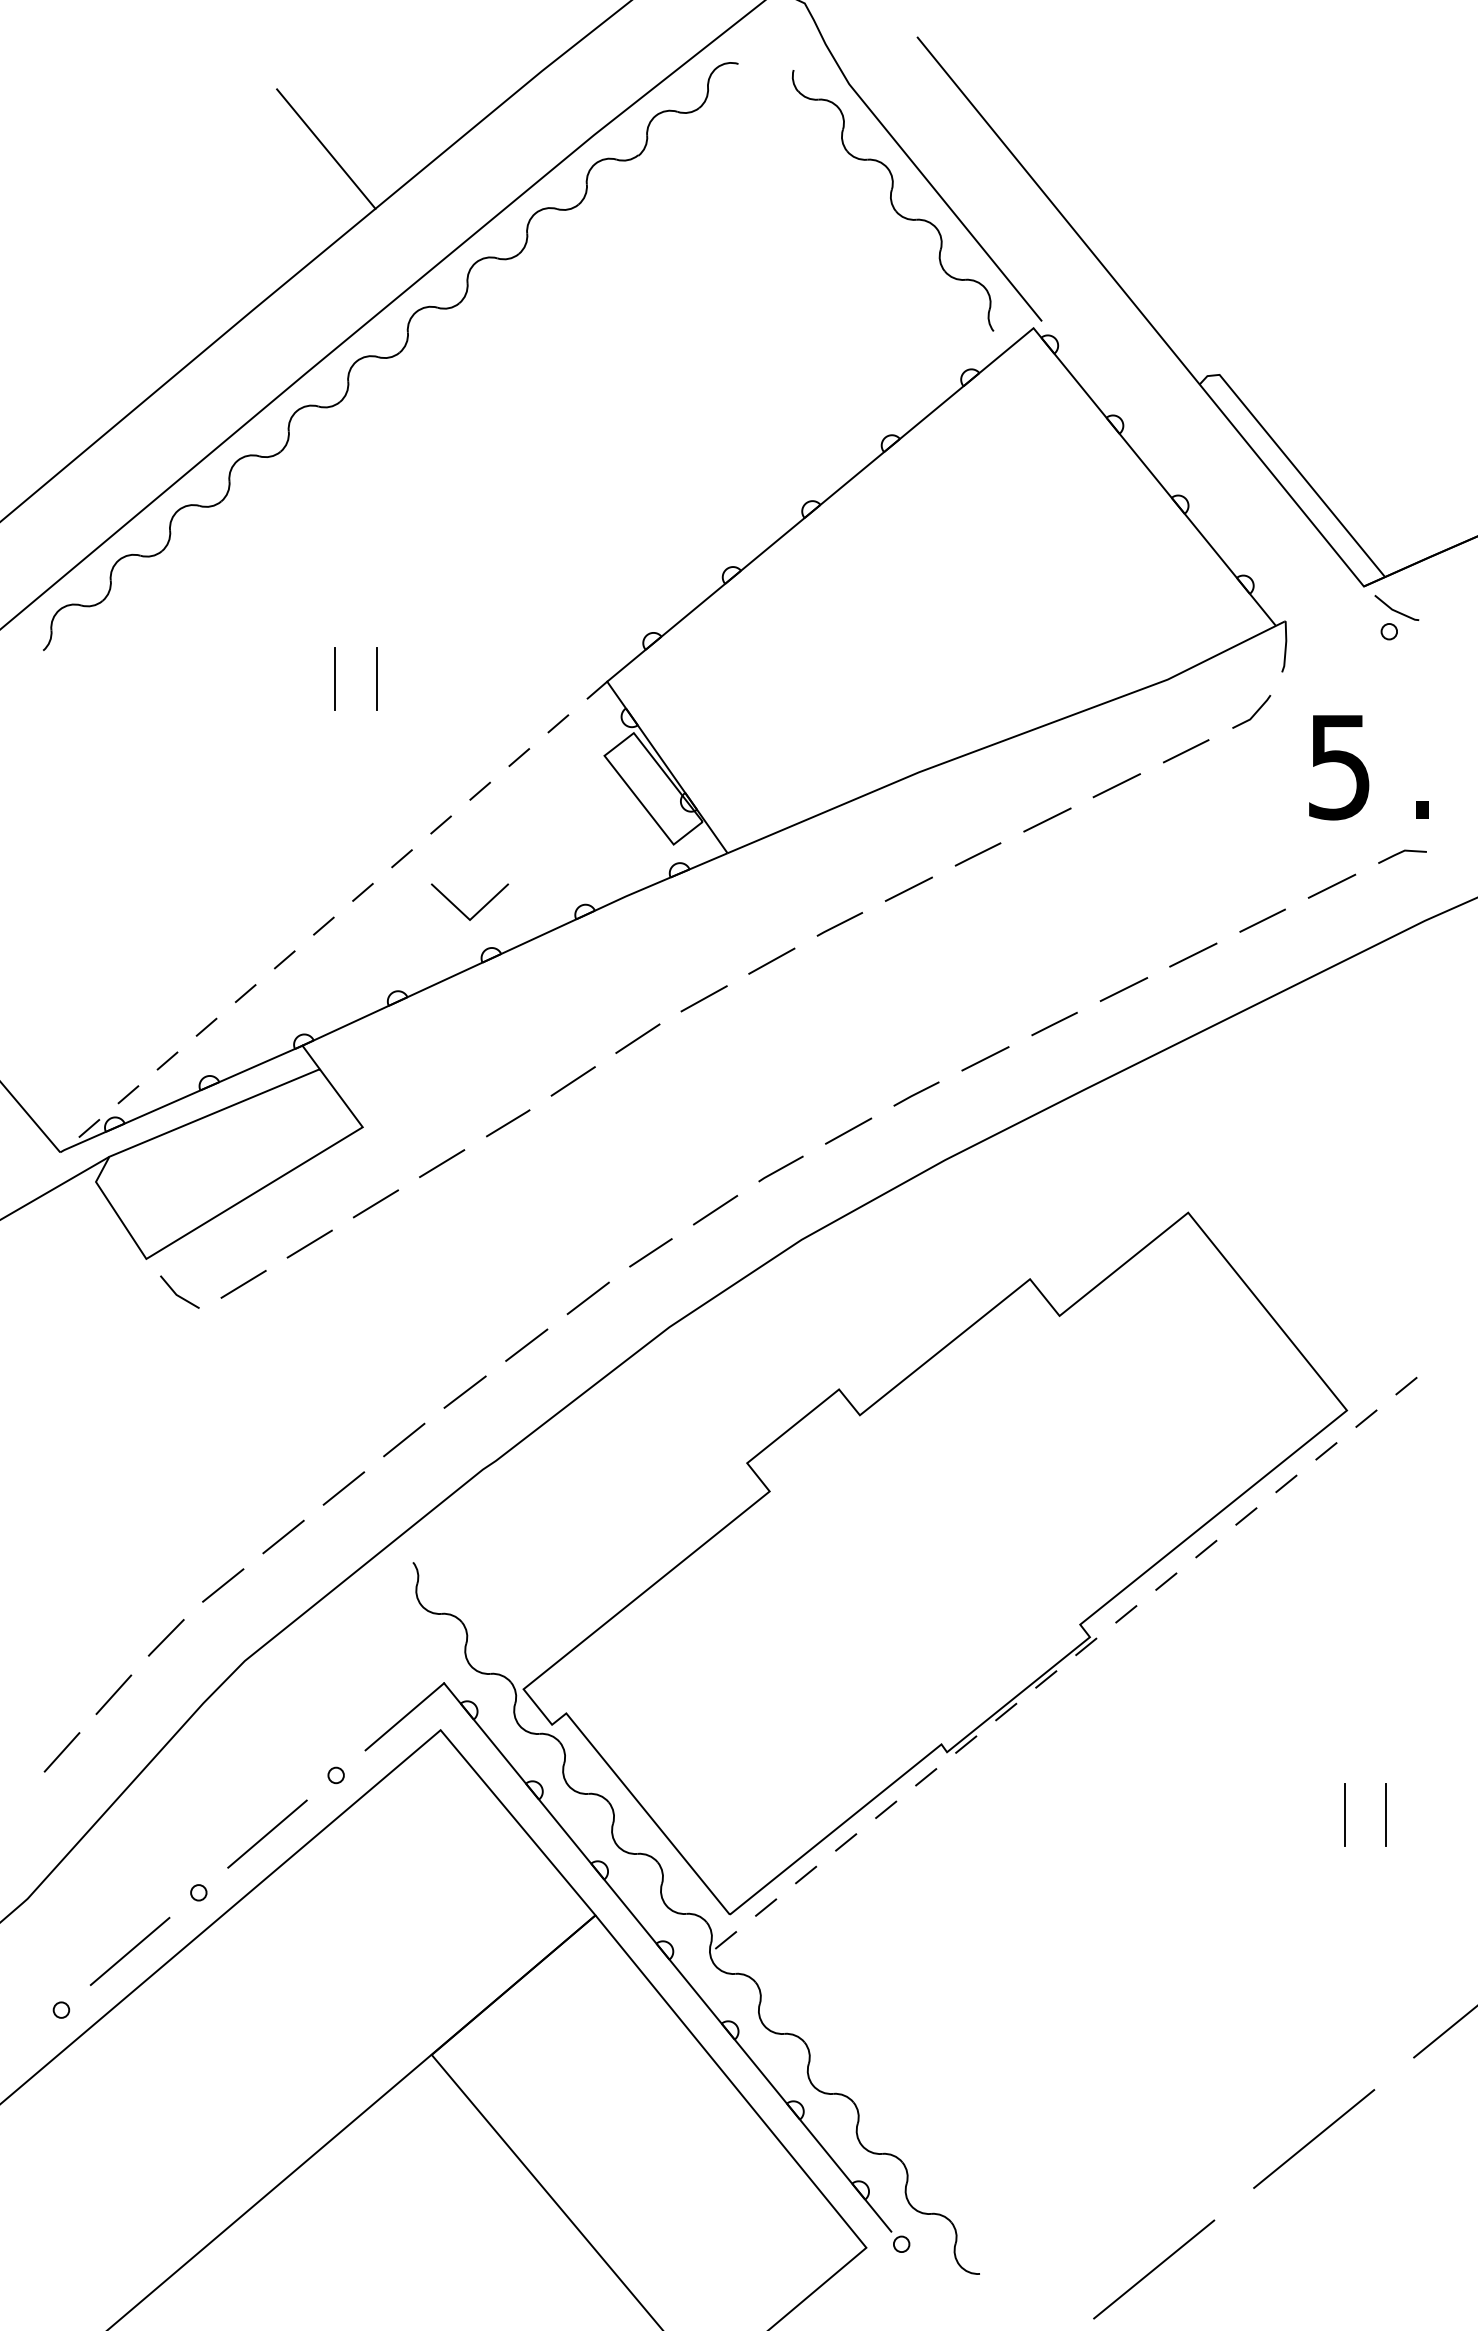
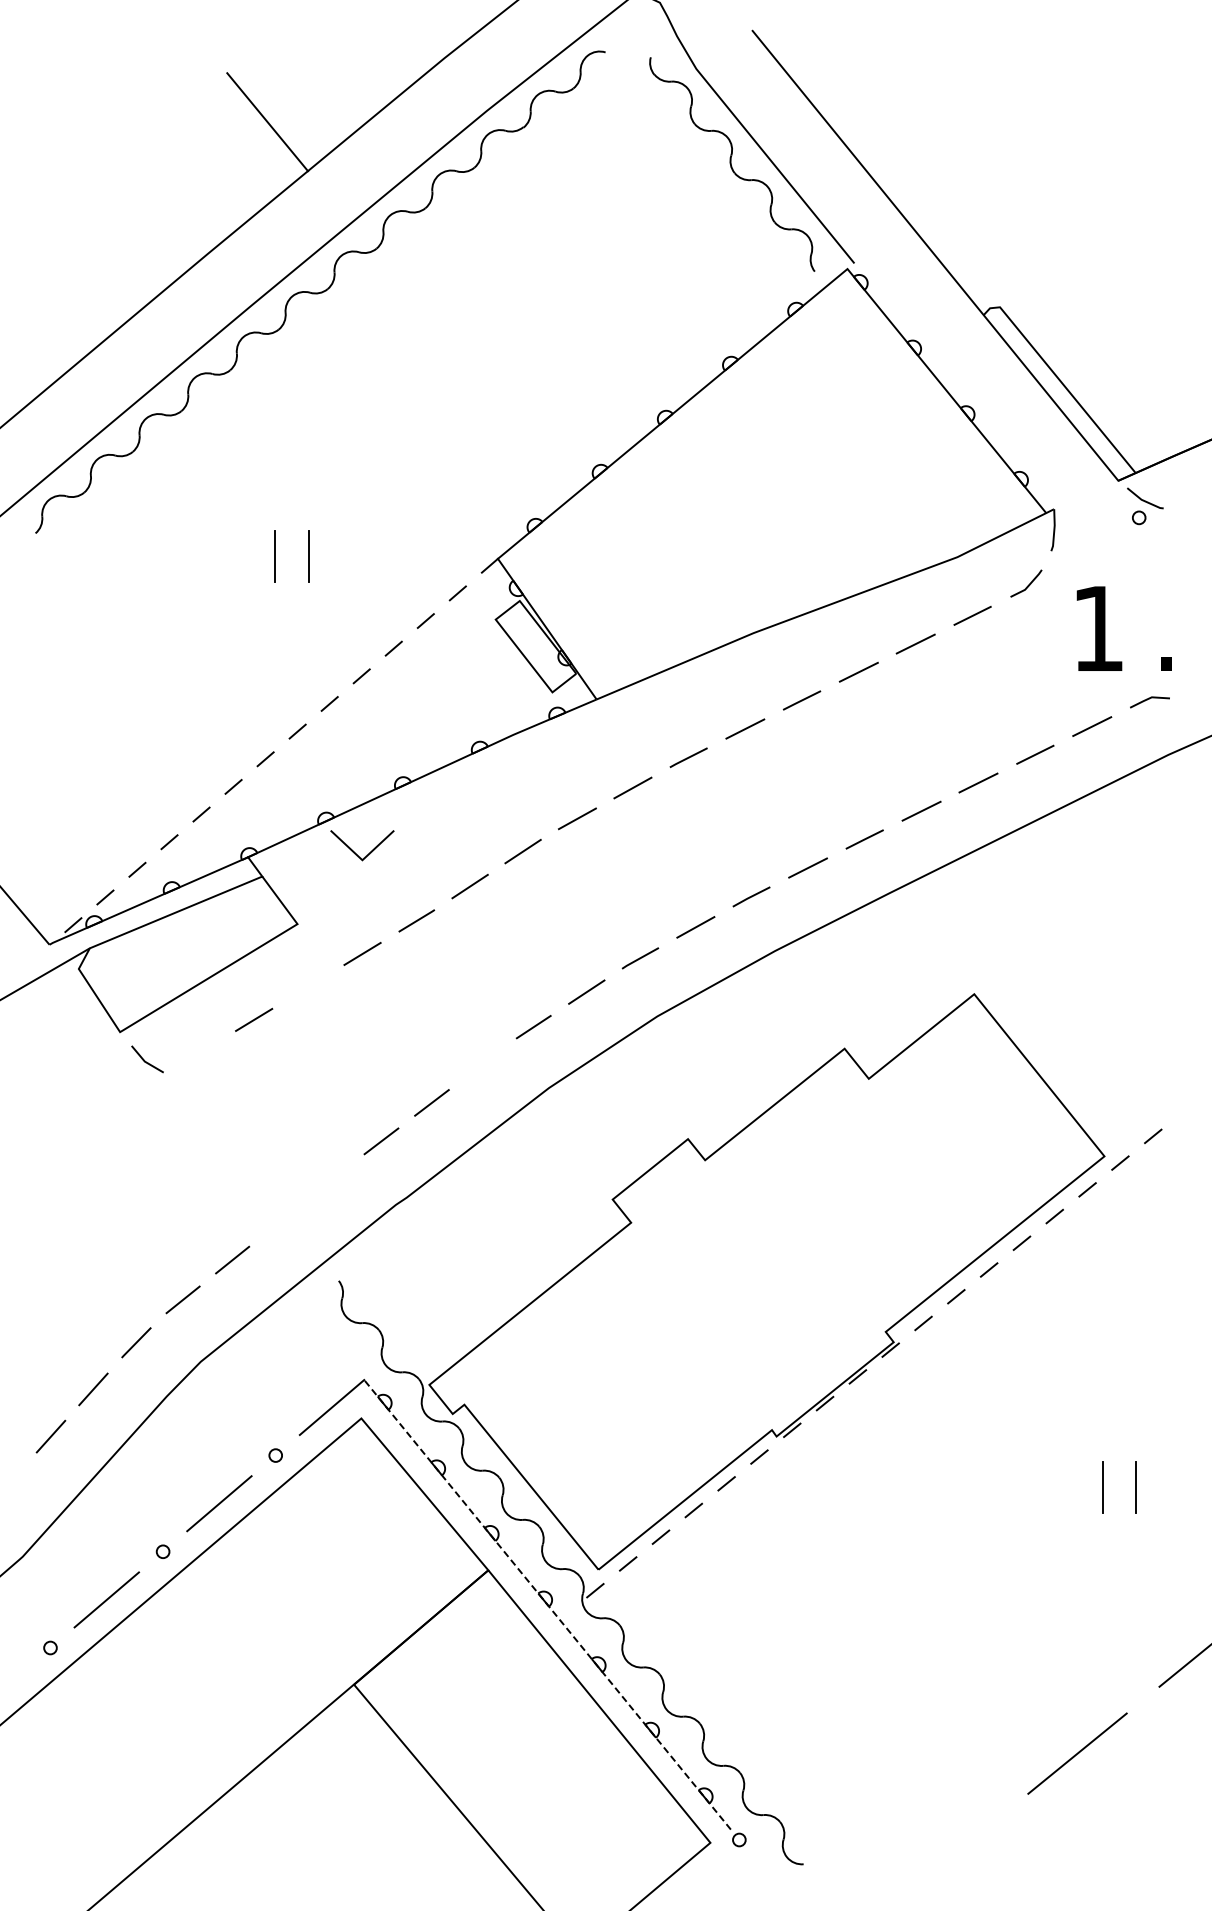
text: (1338, 767) -> (1097, 629), 5 -> 1
line: (461, 910) -> (355, 852), moved
line: (376, 1203) -> (308, 986), removed
line: (243, 1283) -> (199, 1052), removed
line: (588, 1298) -> (482, 1064), removed
line: (404, 1439) -> (331, 1180), removed
line: (343, 1488) -> (281, 1220), removed
line: (667, 1957) -> (547, 1604), solid -> dashed
line: (1154, 2269) -> (946, 1860), removed

